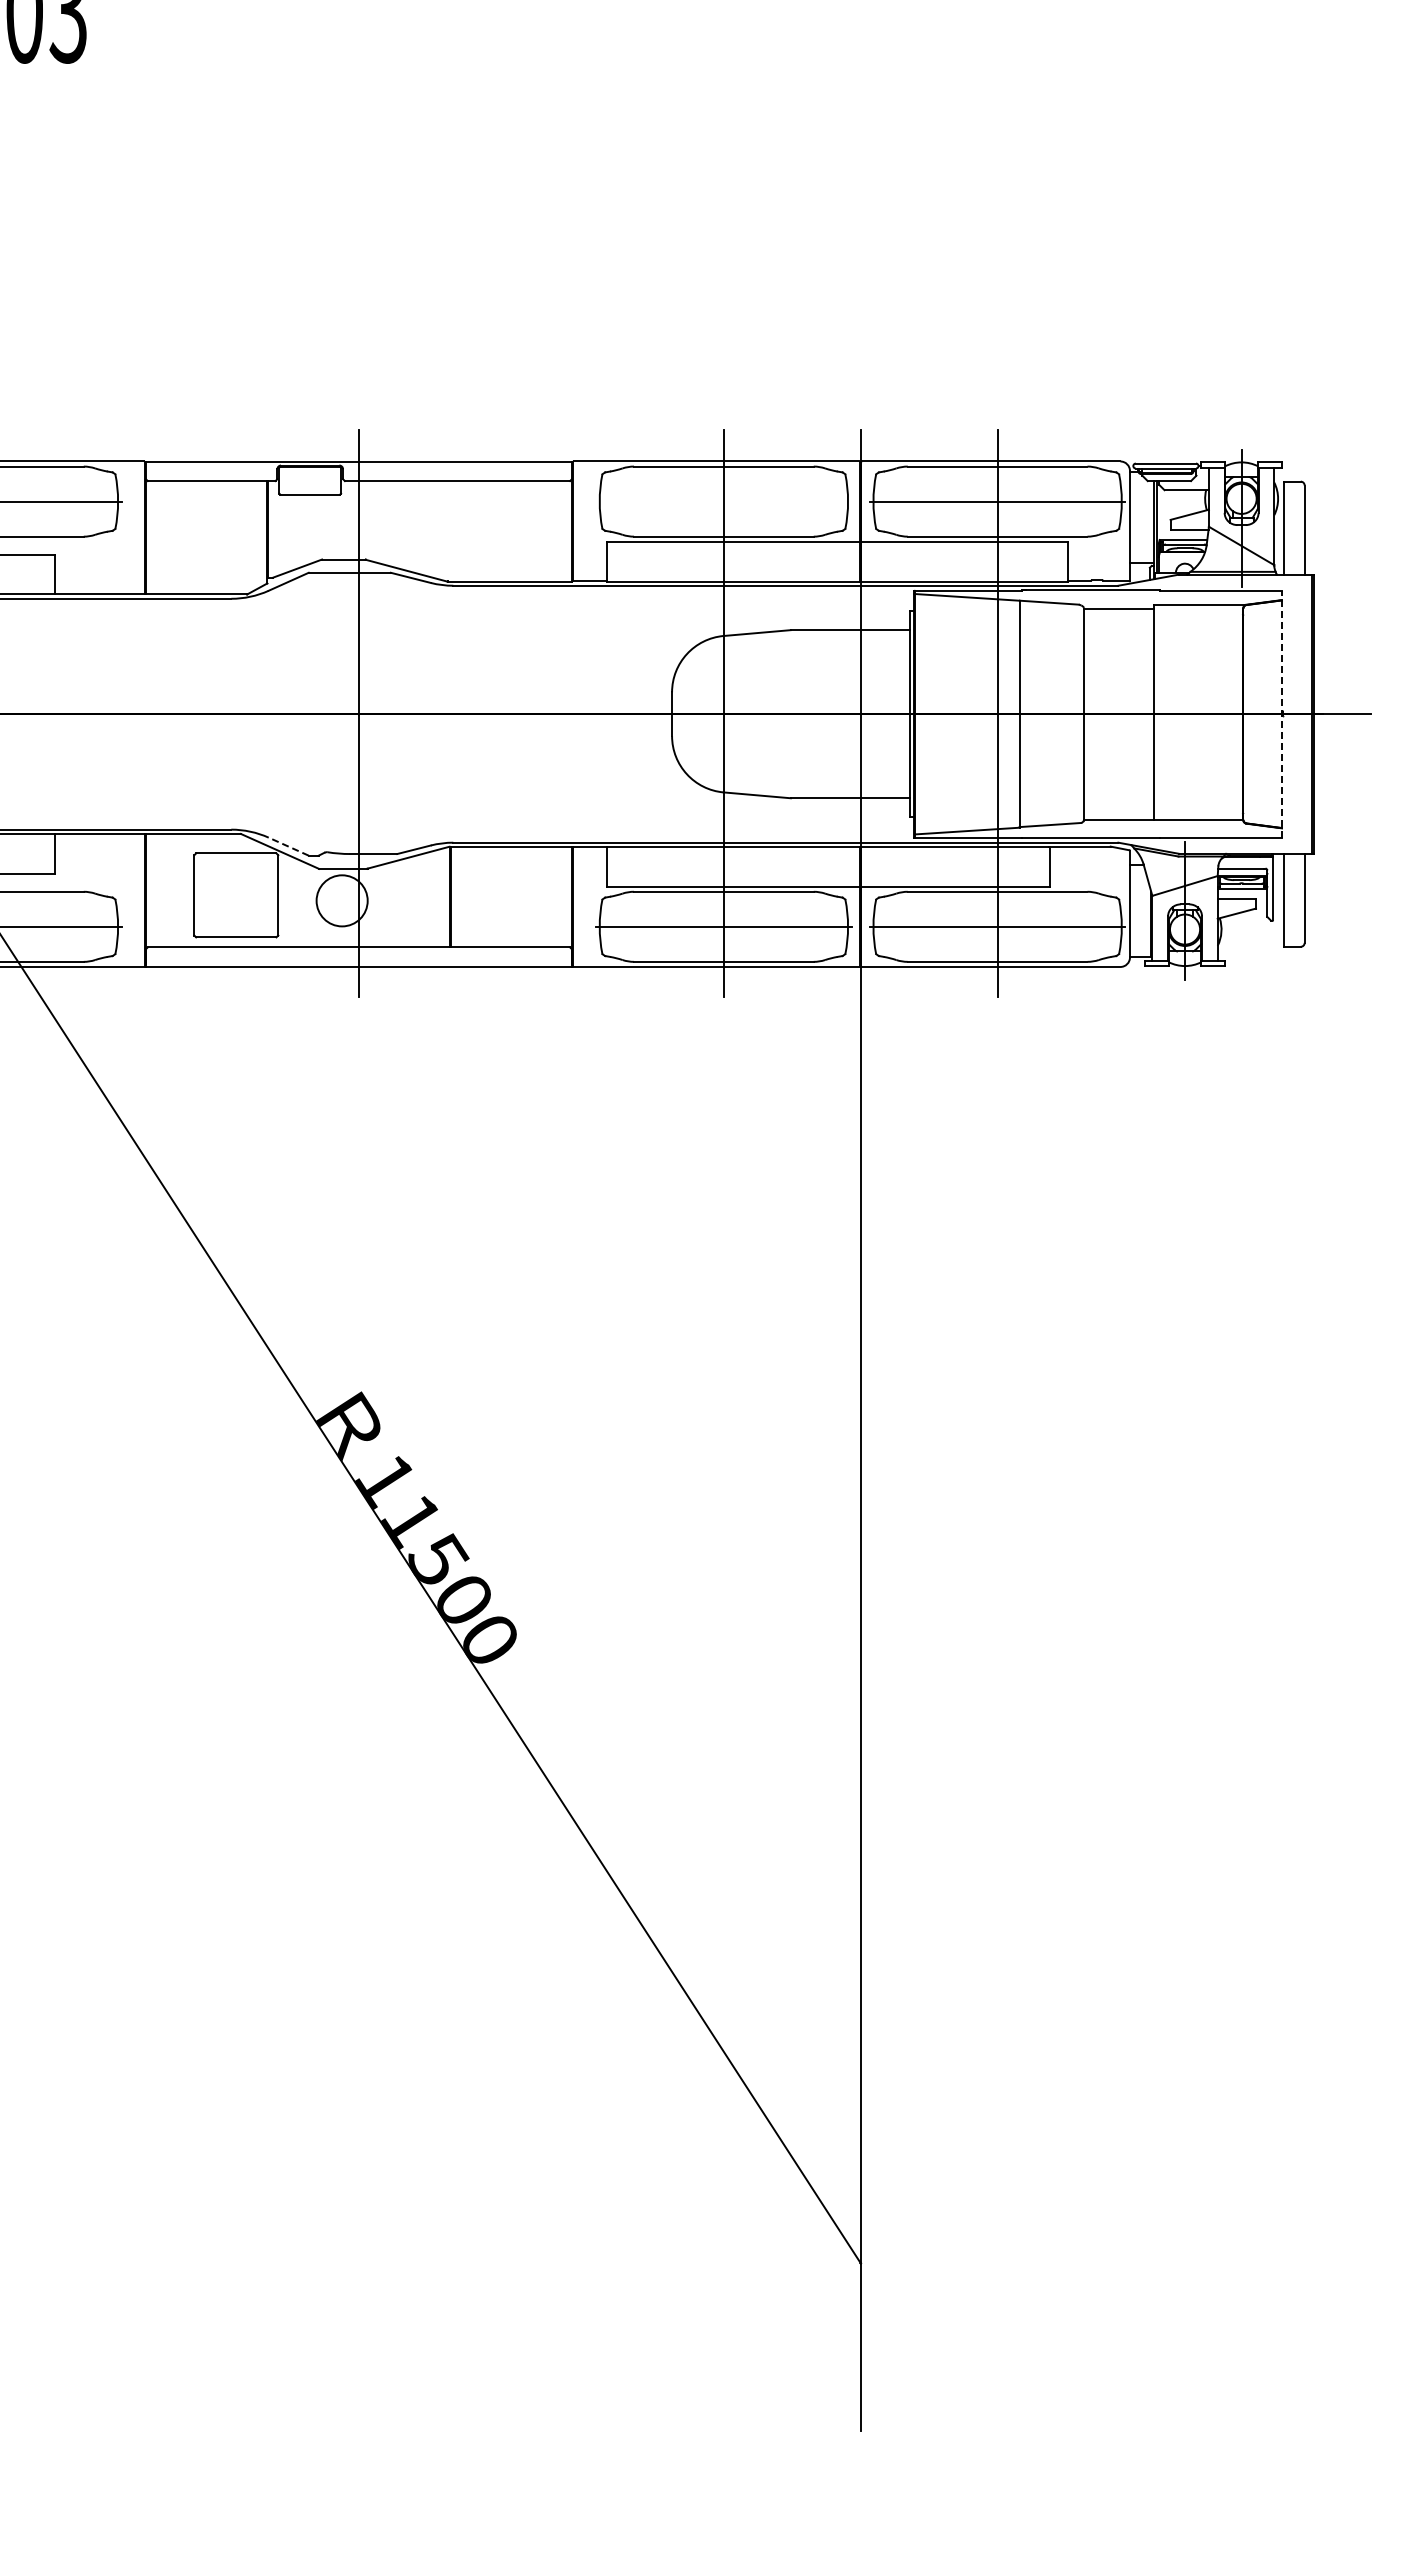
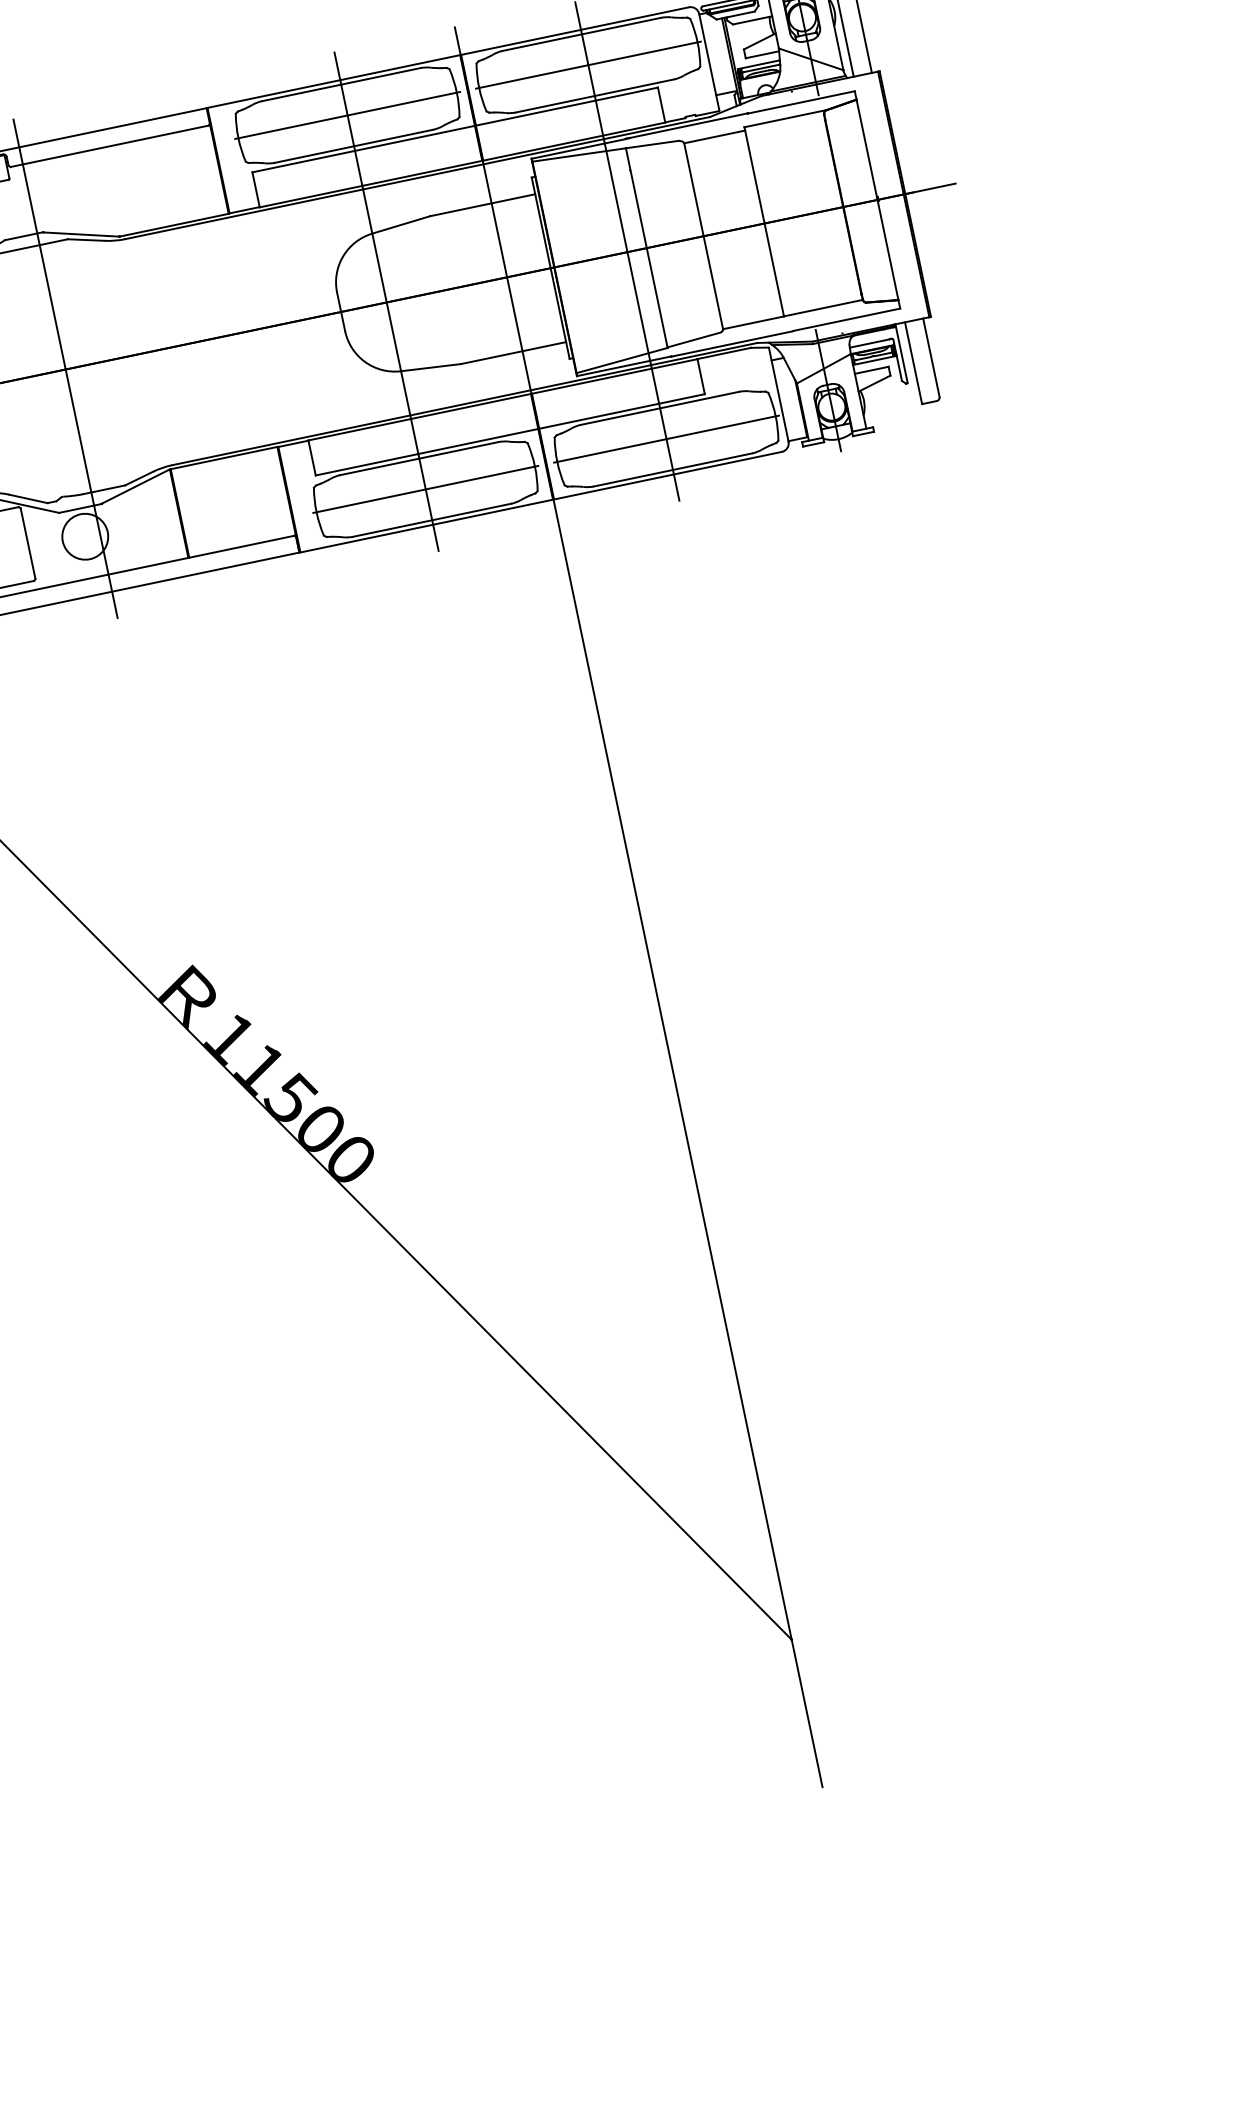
line: (723, 501) -> (347, 115), added
line: (1281, 714) -> (877, 200), dashed -> solid
line: (288, 846) -> (28, 498), dashed -> solid

